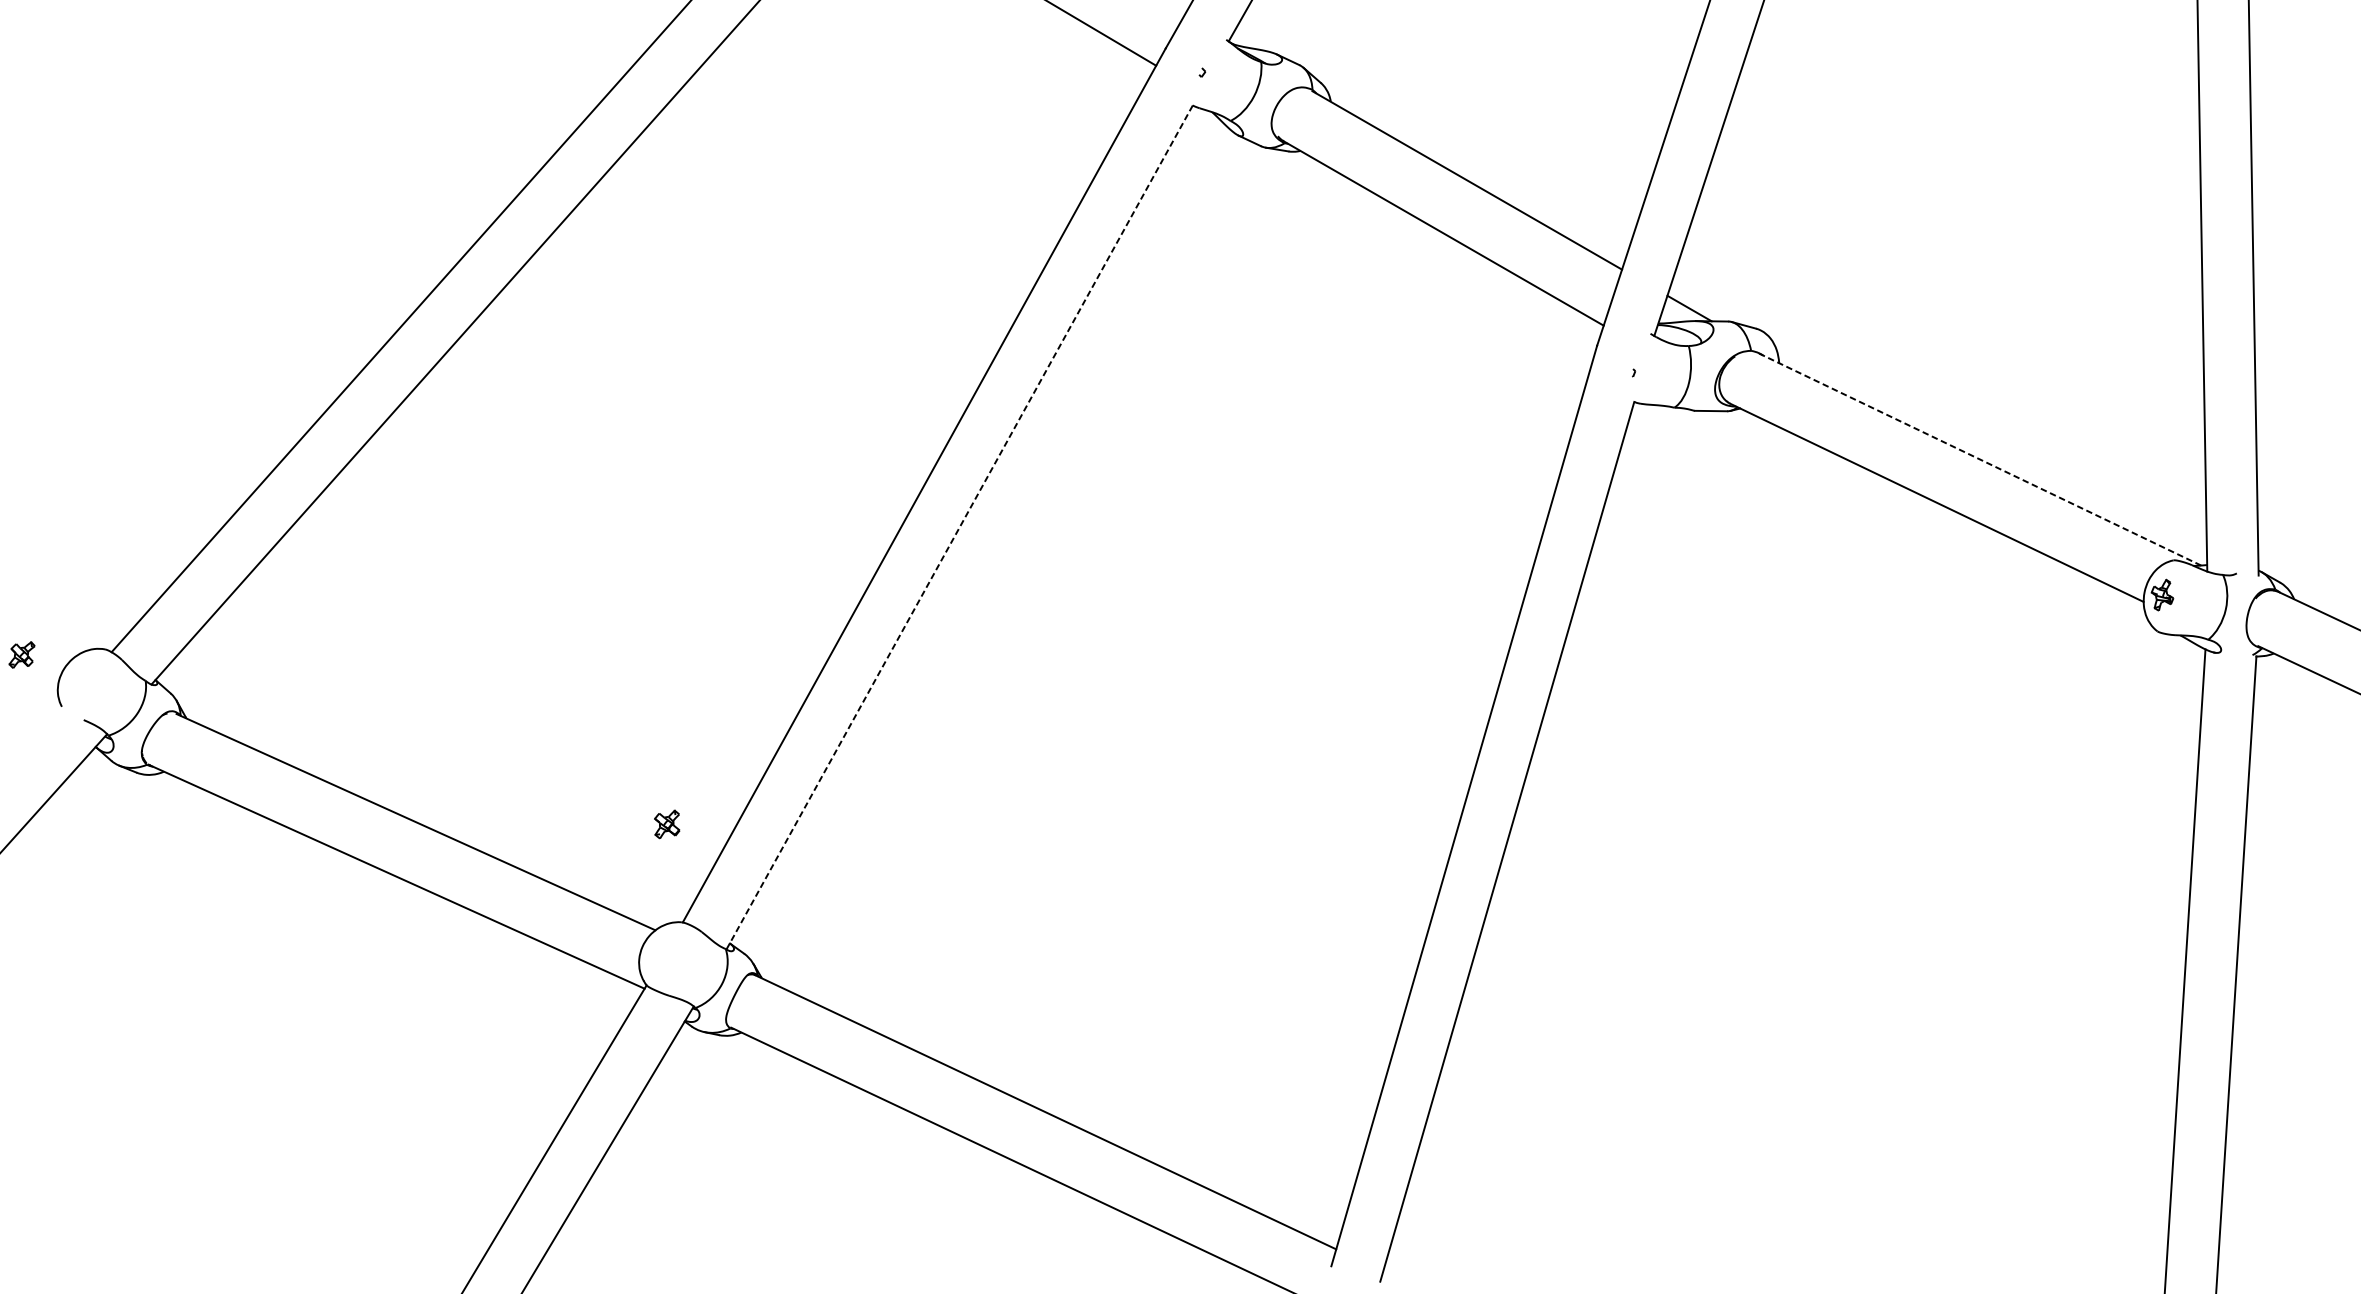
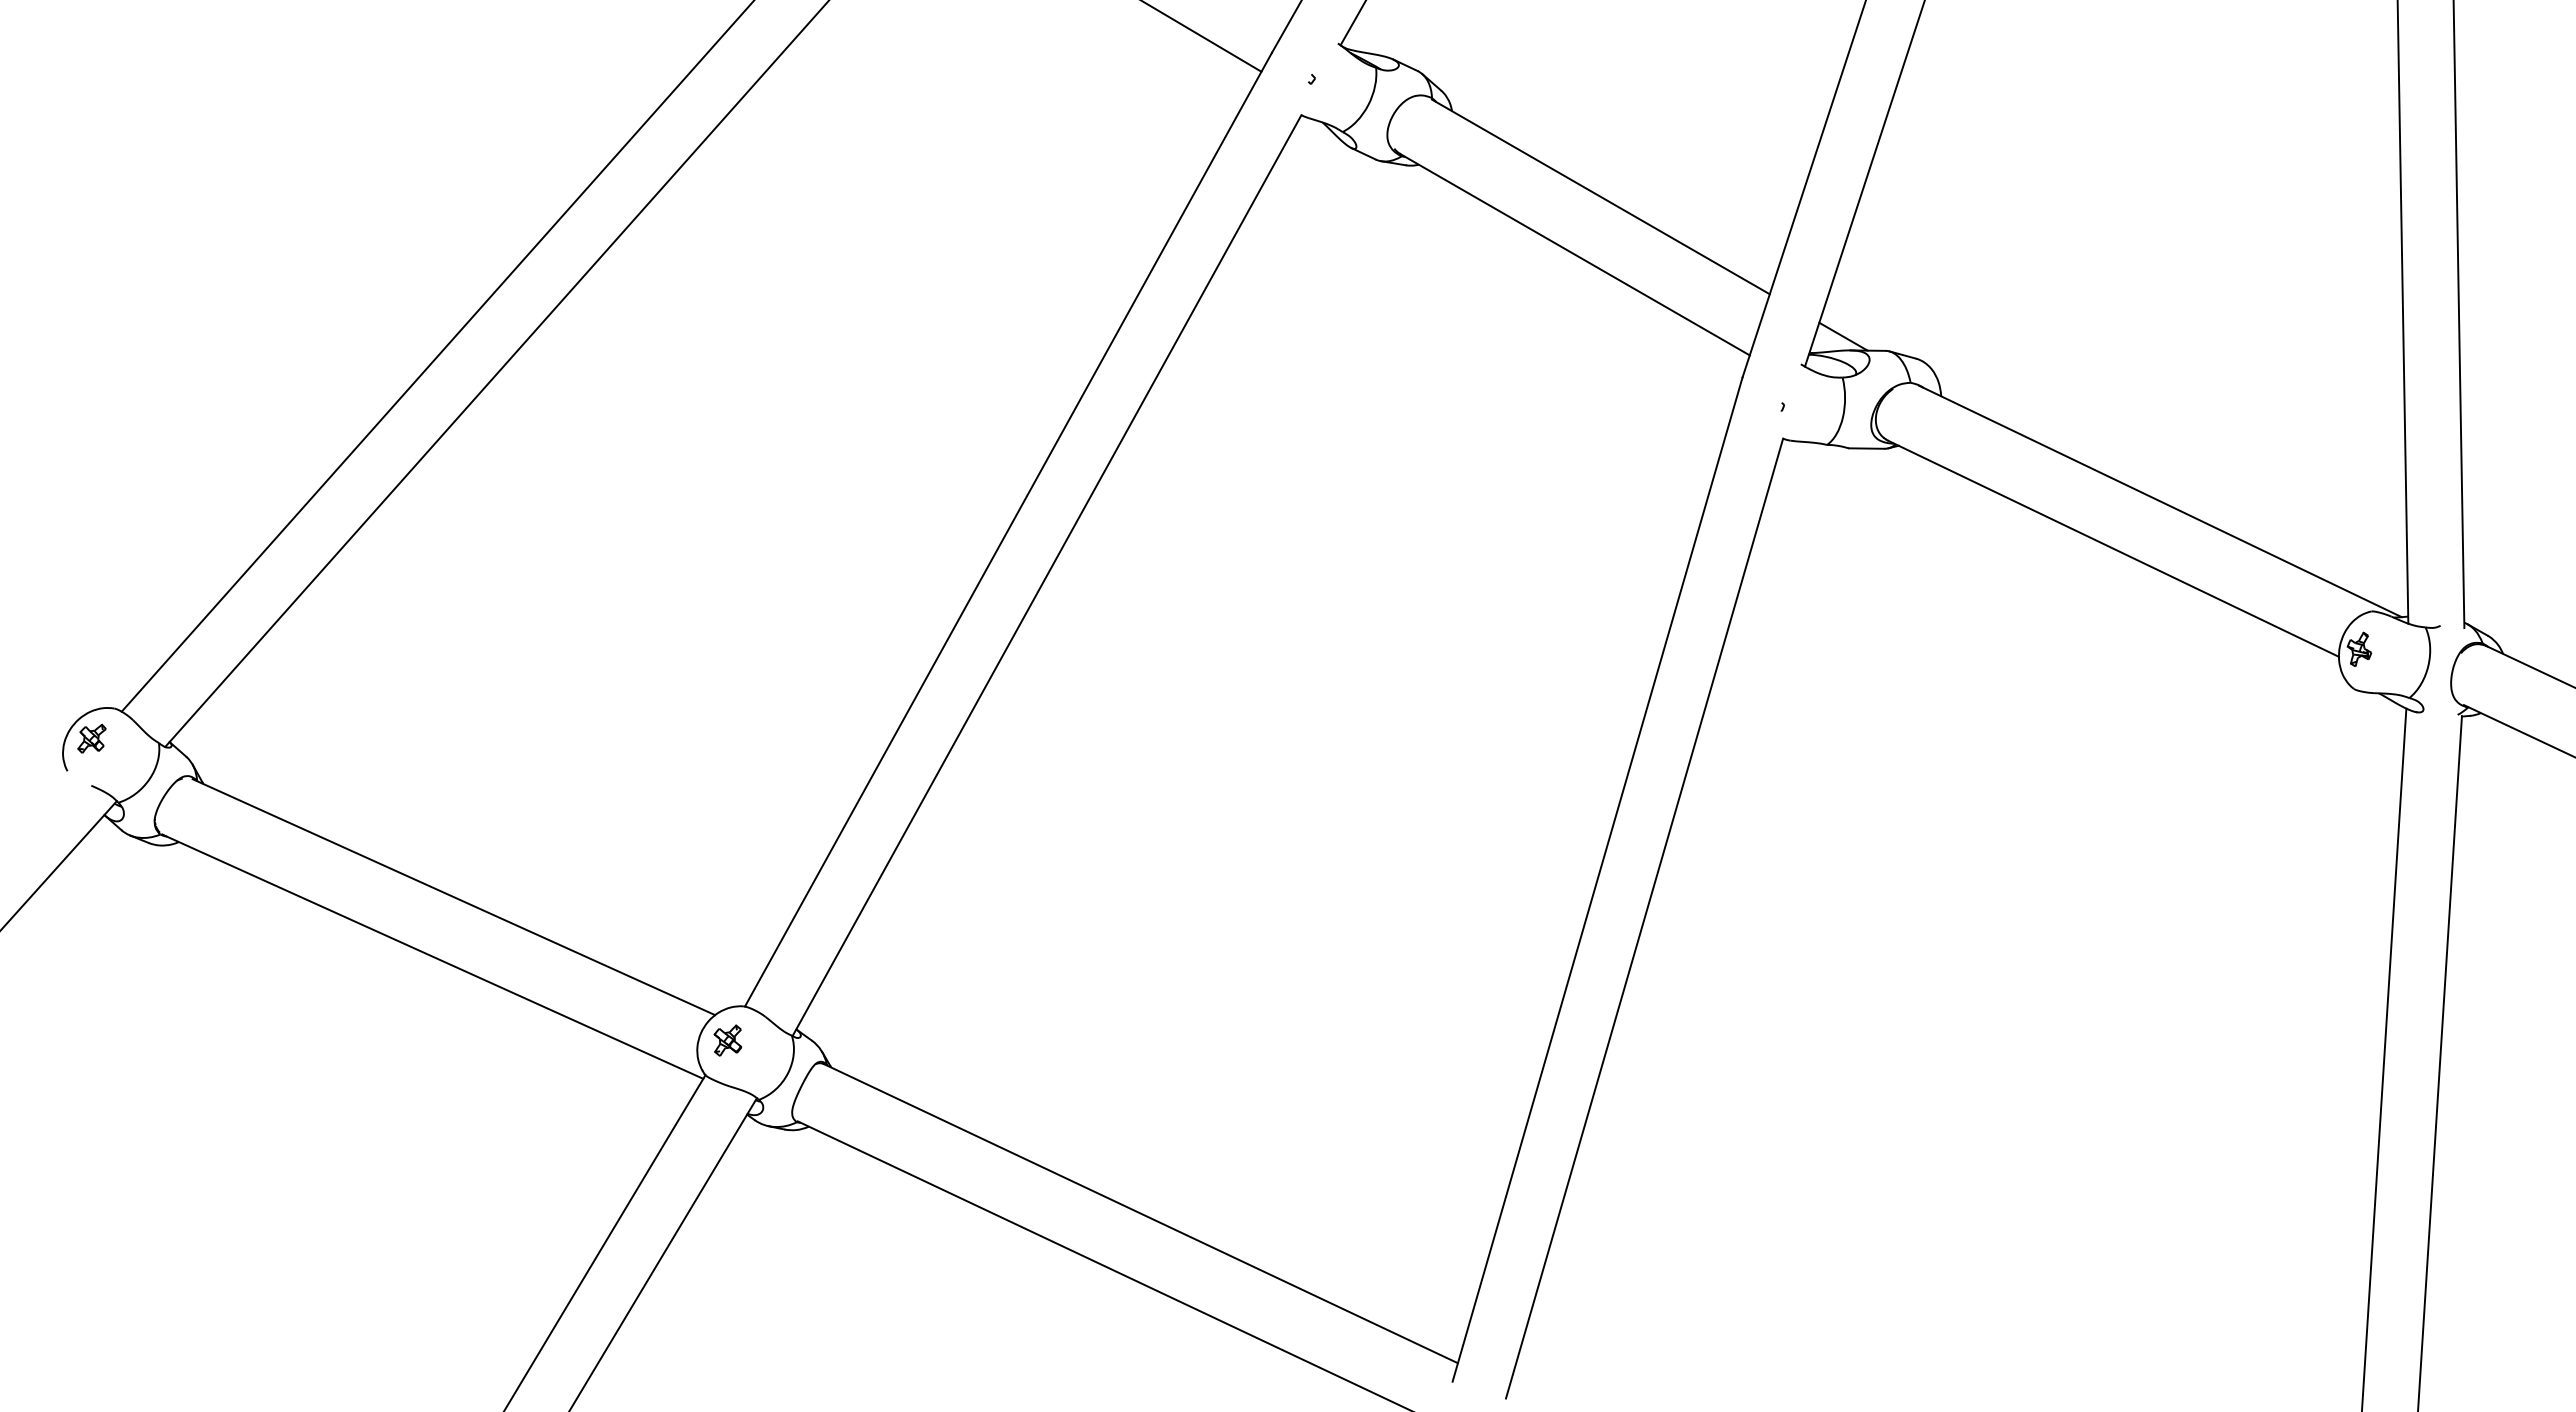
line: (1980, 459) -> (2160, 501), dashed -> solid
line: (960, 527) -> (1047, 575), dashed -> solid
part: (21, 654) -> (91, 738), moved
part: (666, 824) -> (727, 1040), moved

